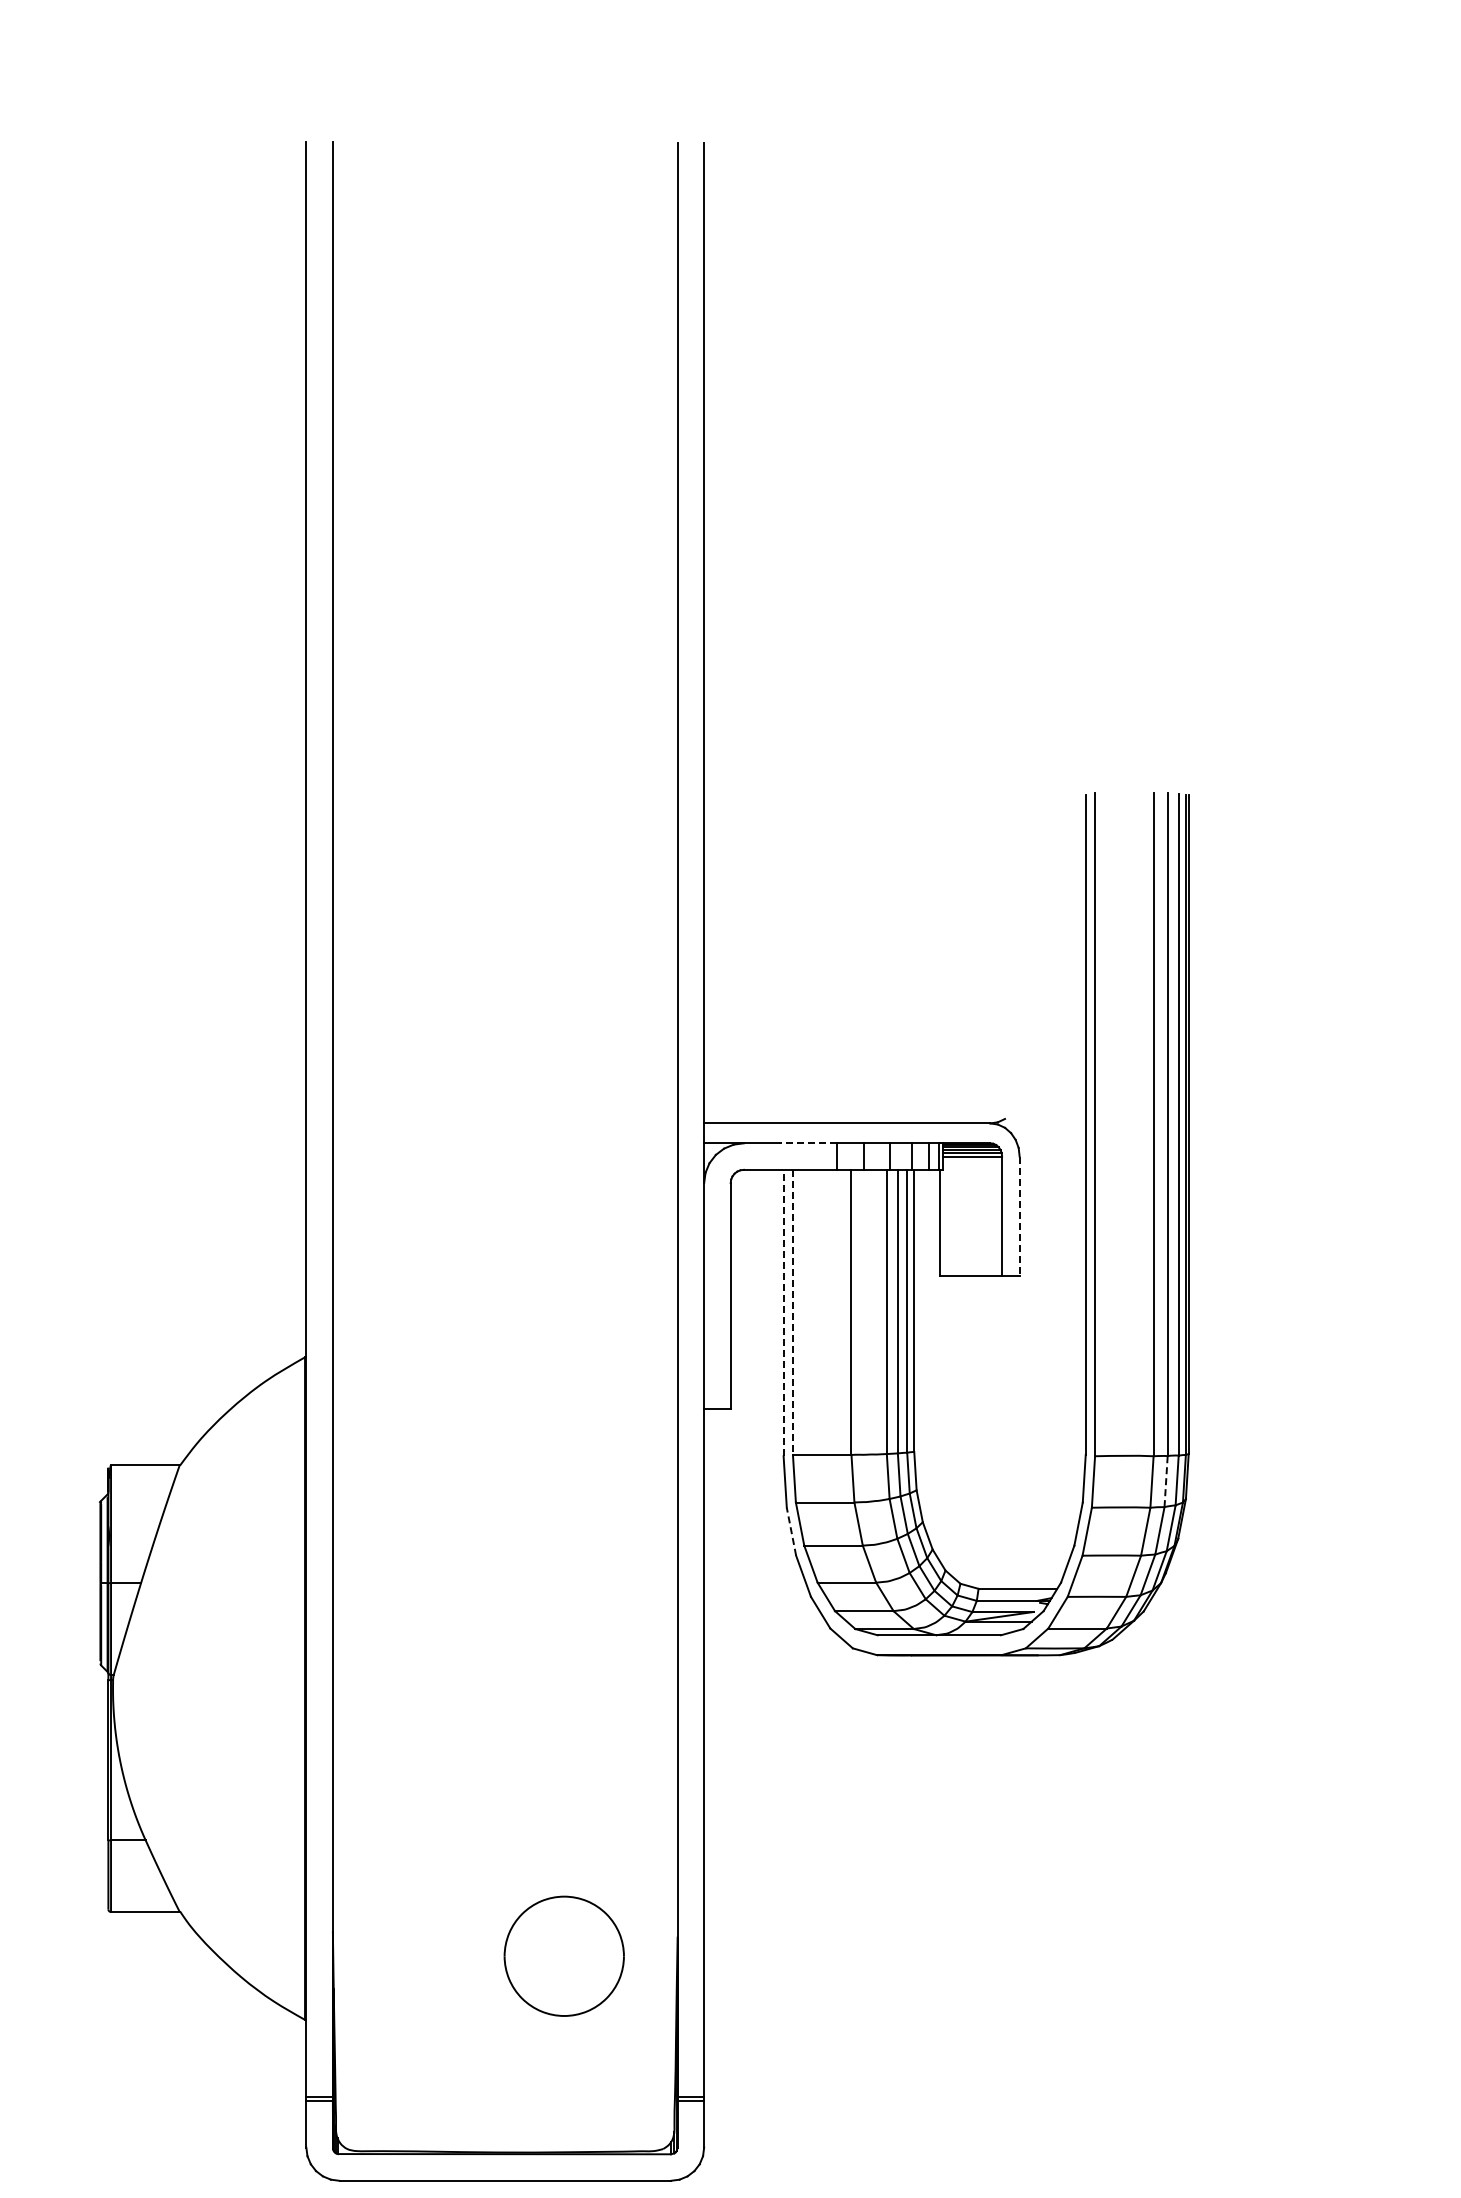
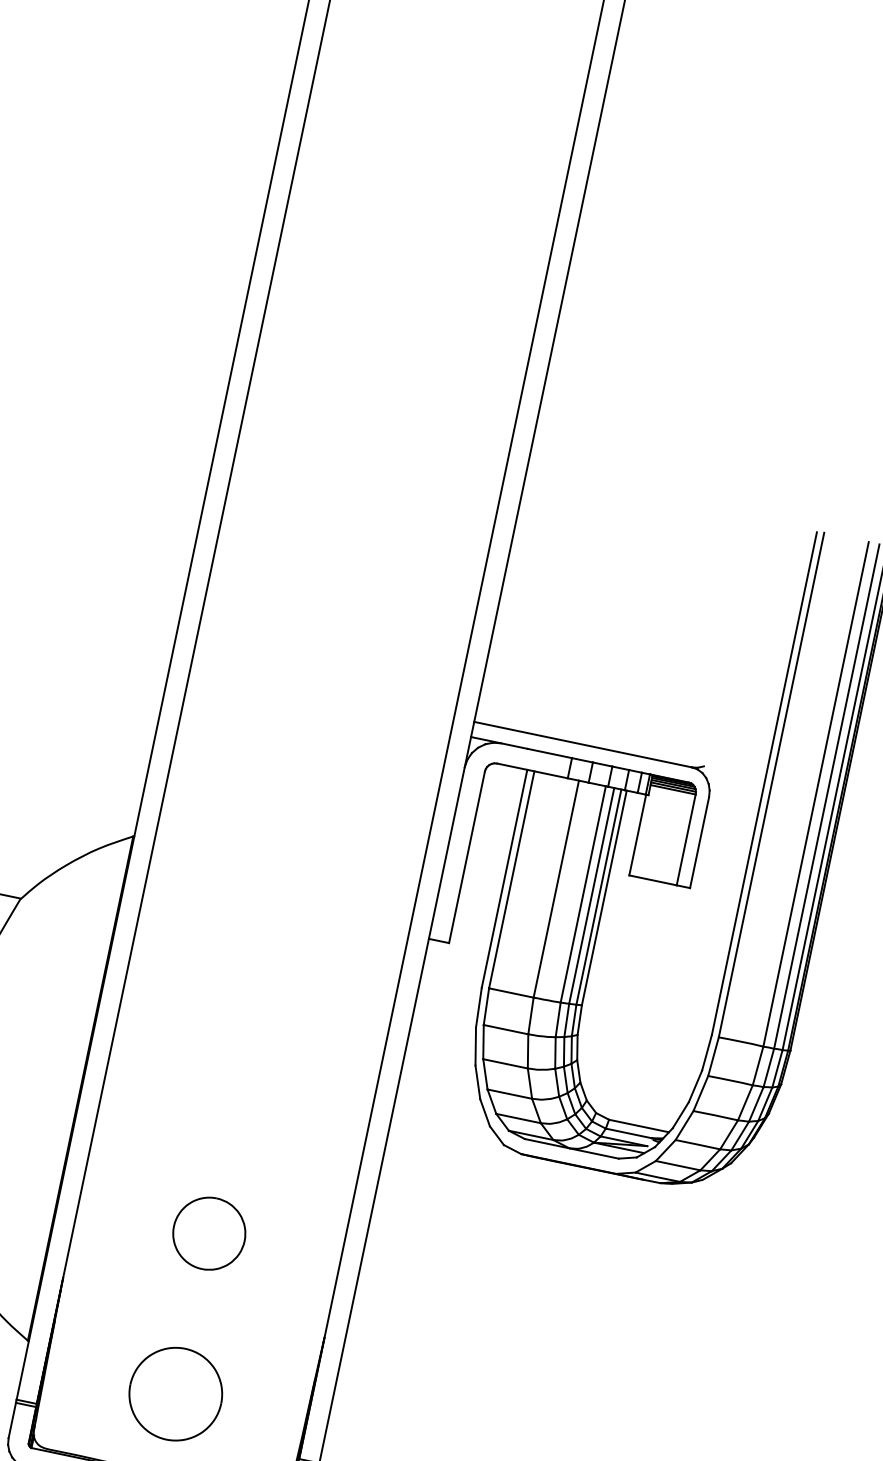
line: (807, 1143) -> (549, 753), dashed -> solid
line: (1019, 1216) -> (699, 842), dashed -> solid
line: (783, 1312) -> (504, 878), dashed -> solid
line: (792, 1312) -> (511, 879), dashed -> solid
line: (1166, 1481) -> (769, 1067), dashed -> solid
line: (791, 1531) -> (475, 1046), dashed -> solid
part: (505, 1837) -> (209, 1233), added
part: (563, 1955) -> (175, 1393), moved

